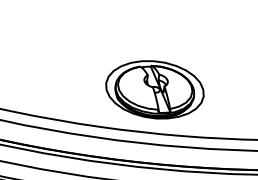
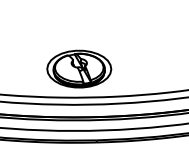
part: (155, 88) -> (79, 68), moved

